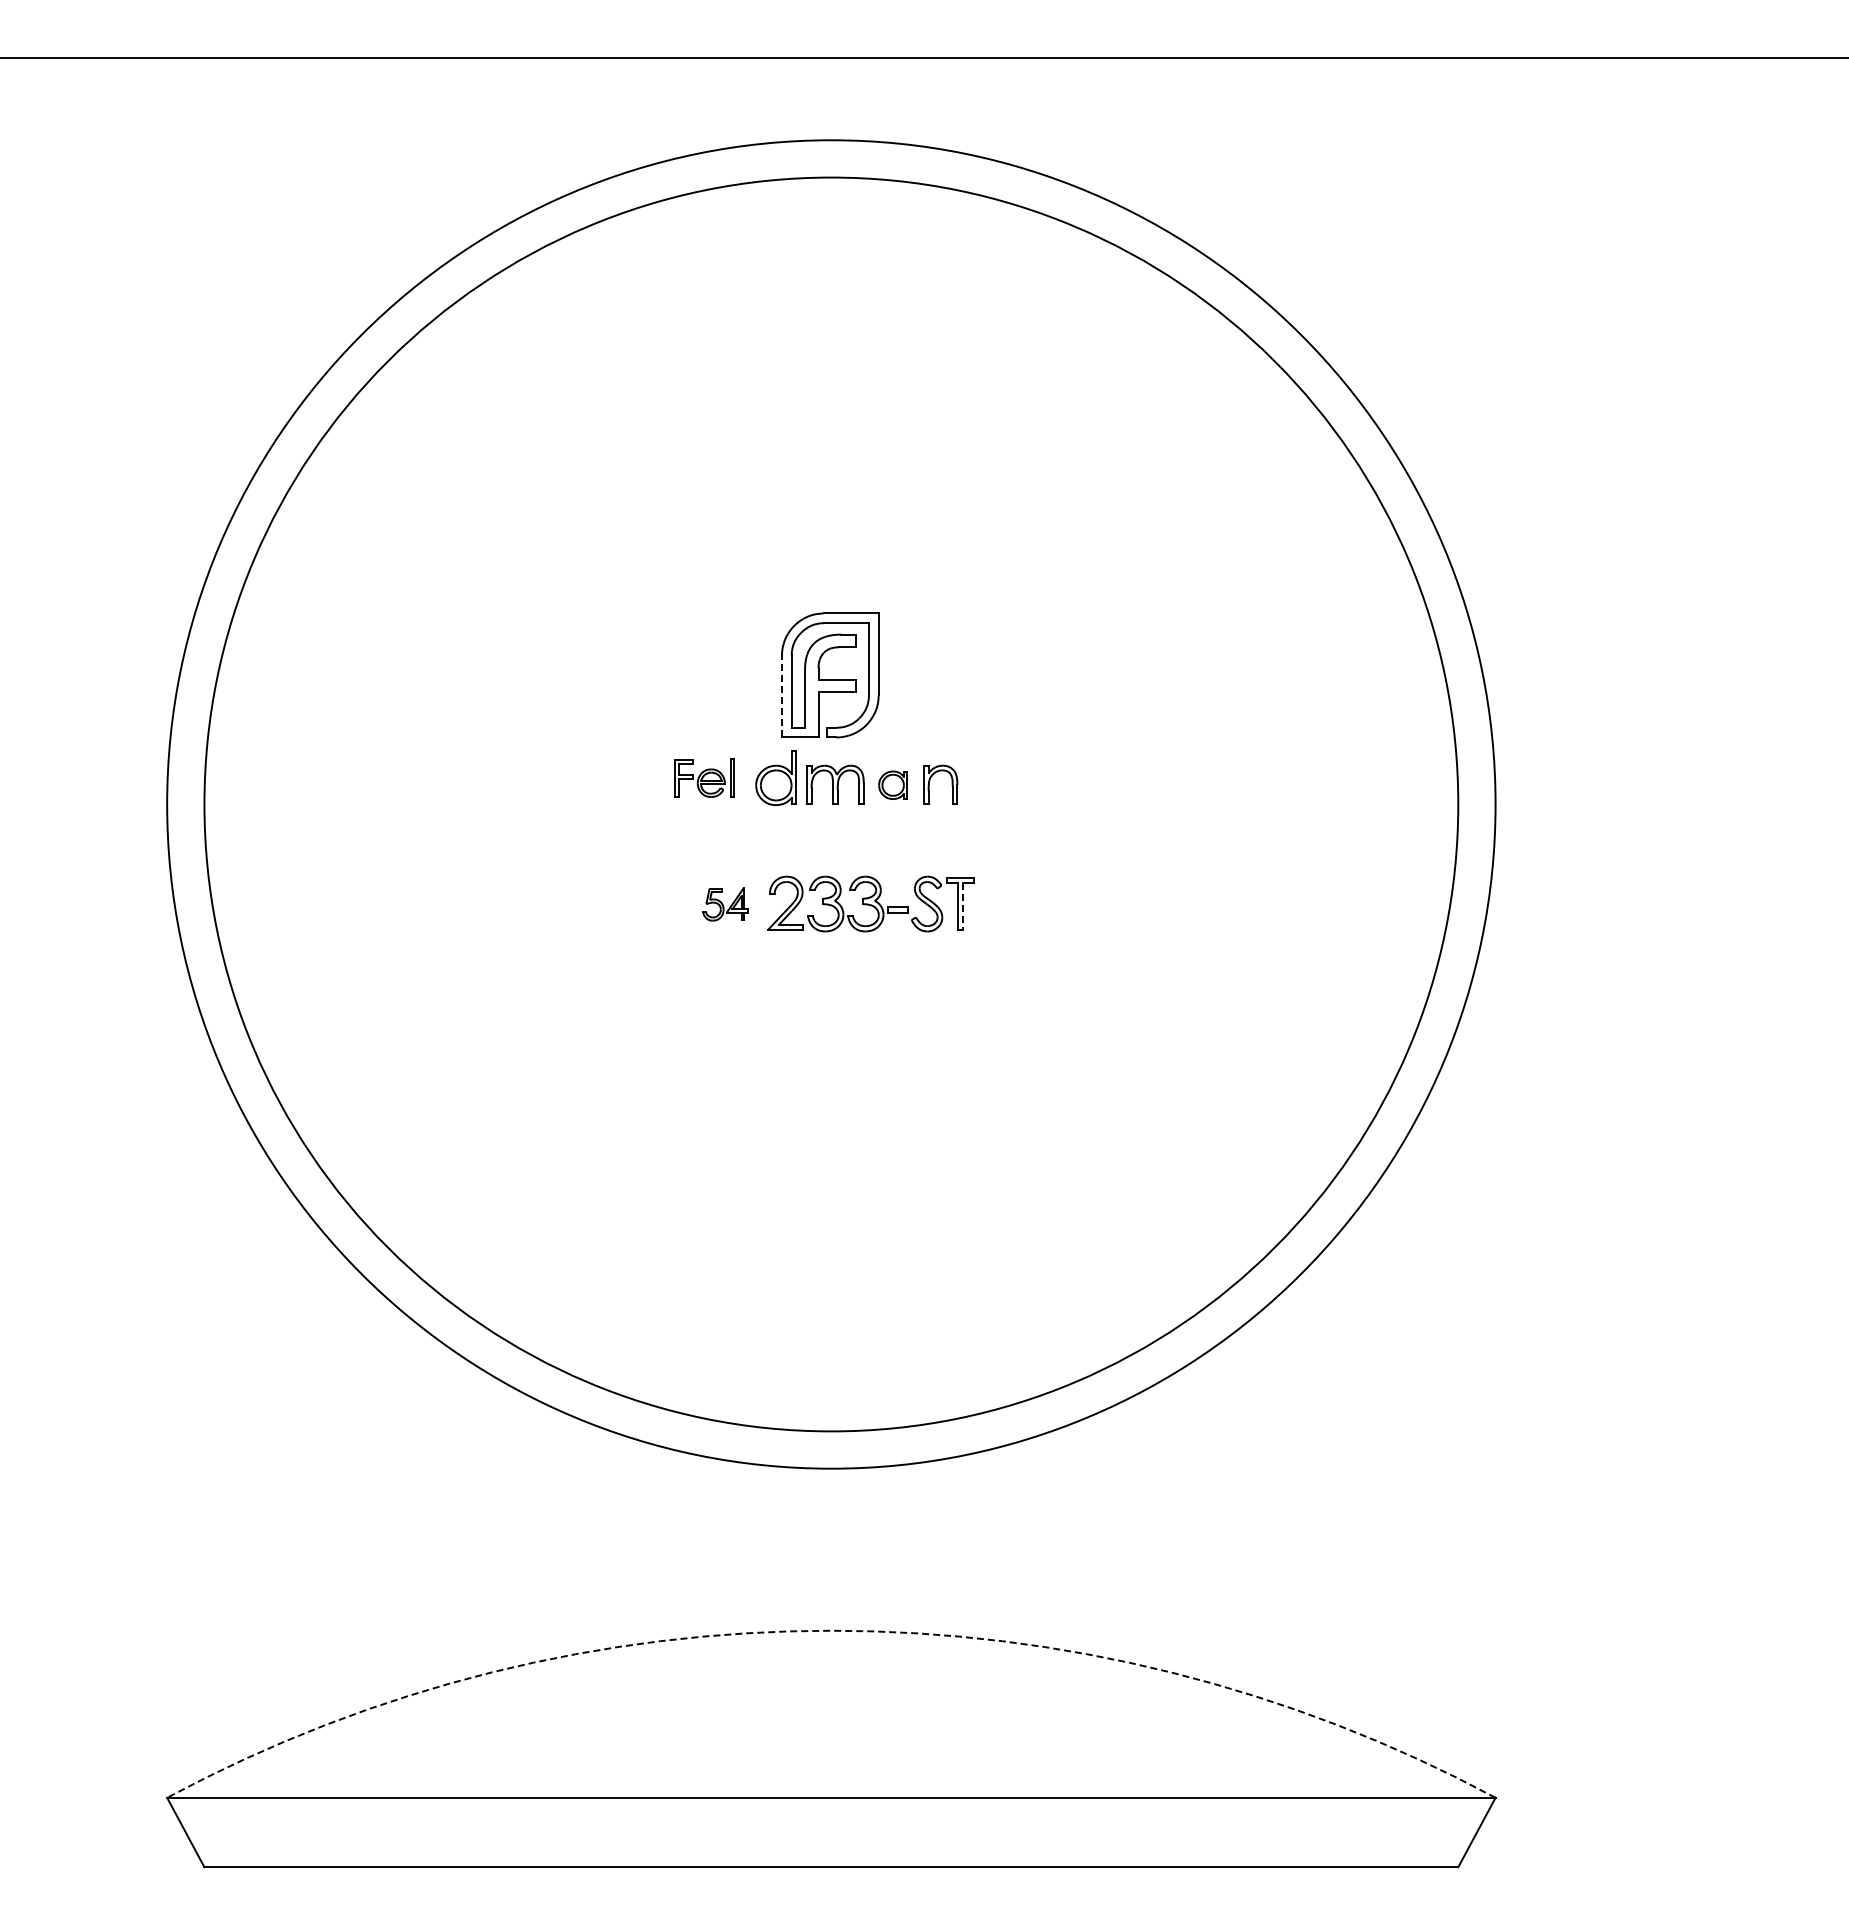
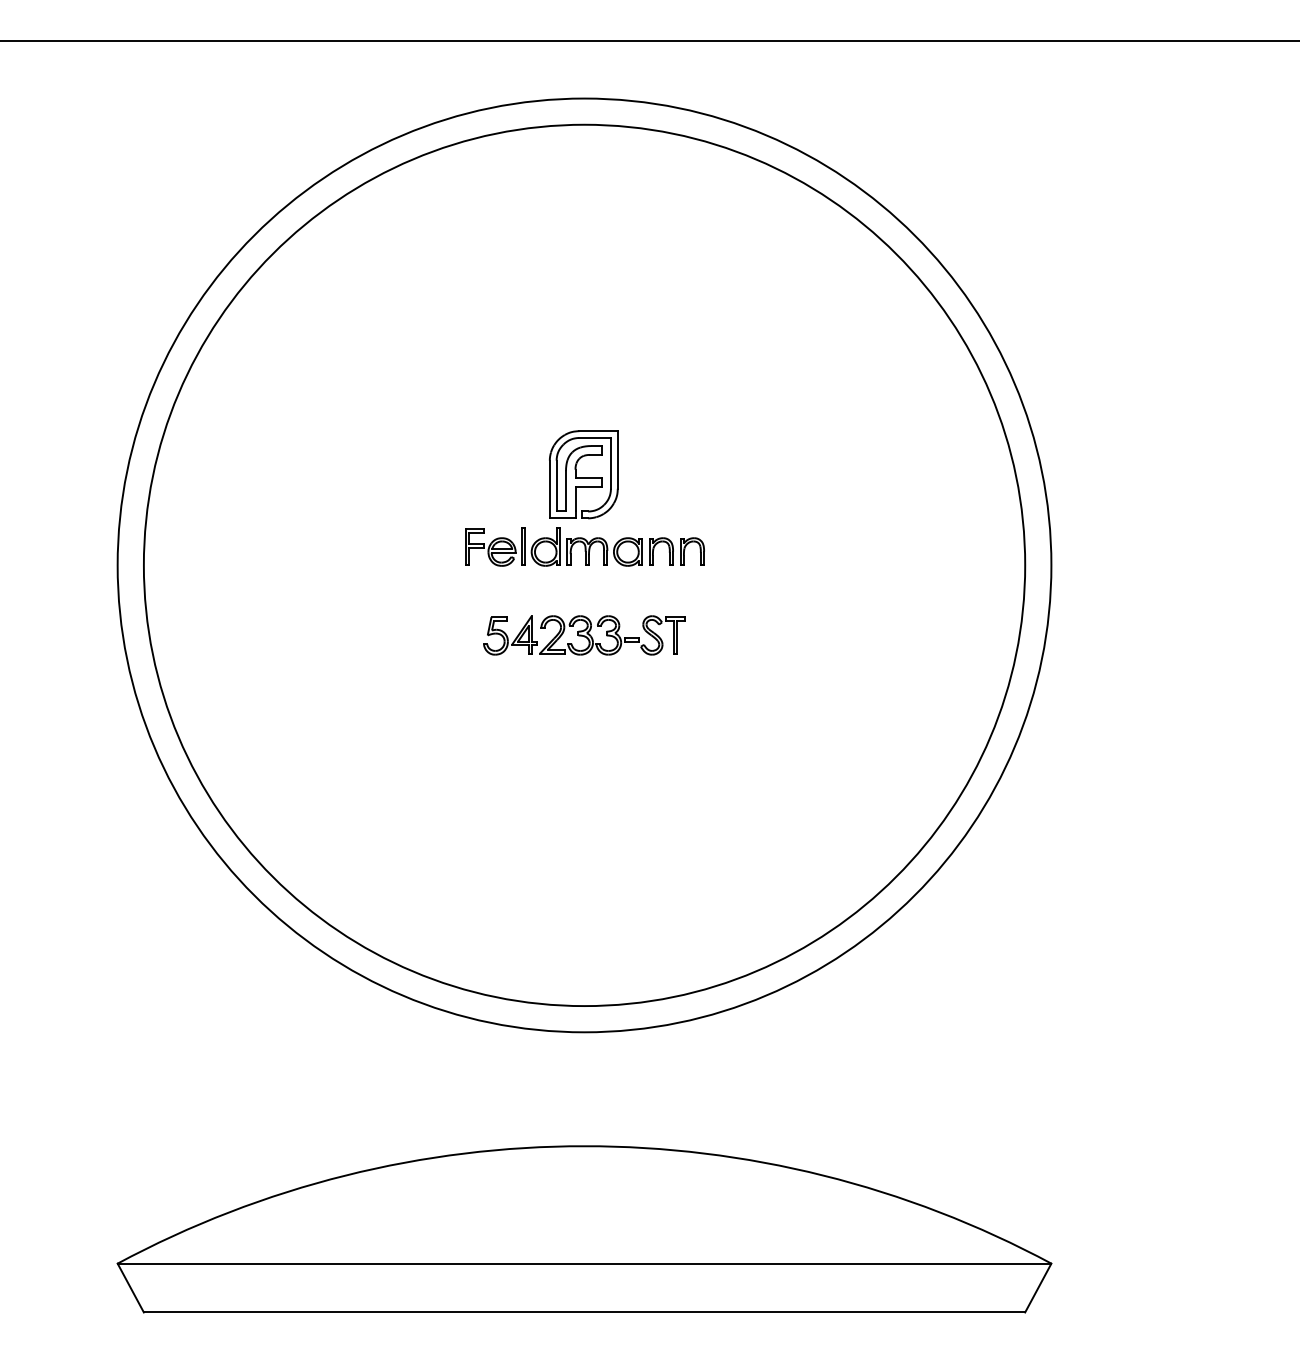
line: (781, 696) -> (549, 489), dashed -> solid
part: (704, 777) -> (495, 546), size x1.43
part: (974, 782) -> (685, 549), added
part: (892, 784) -> (627, 551), size x1.43
part: (725, 904) -> (510, 635), size x1.67
line: (963, 907) -> (677, 637), dashed -> solid
arc: (831, 1630) -> (584, 1146), dashed -> solid

